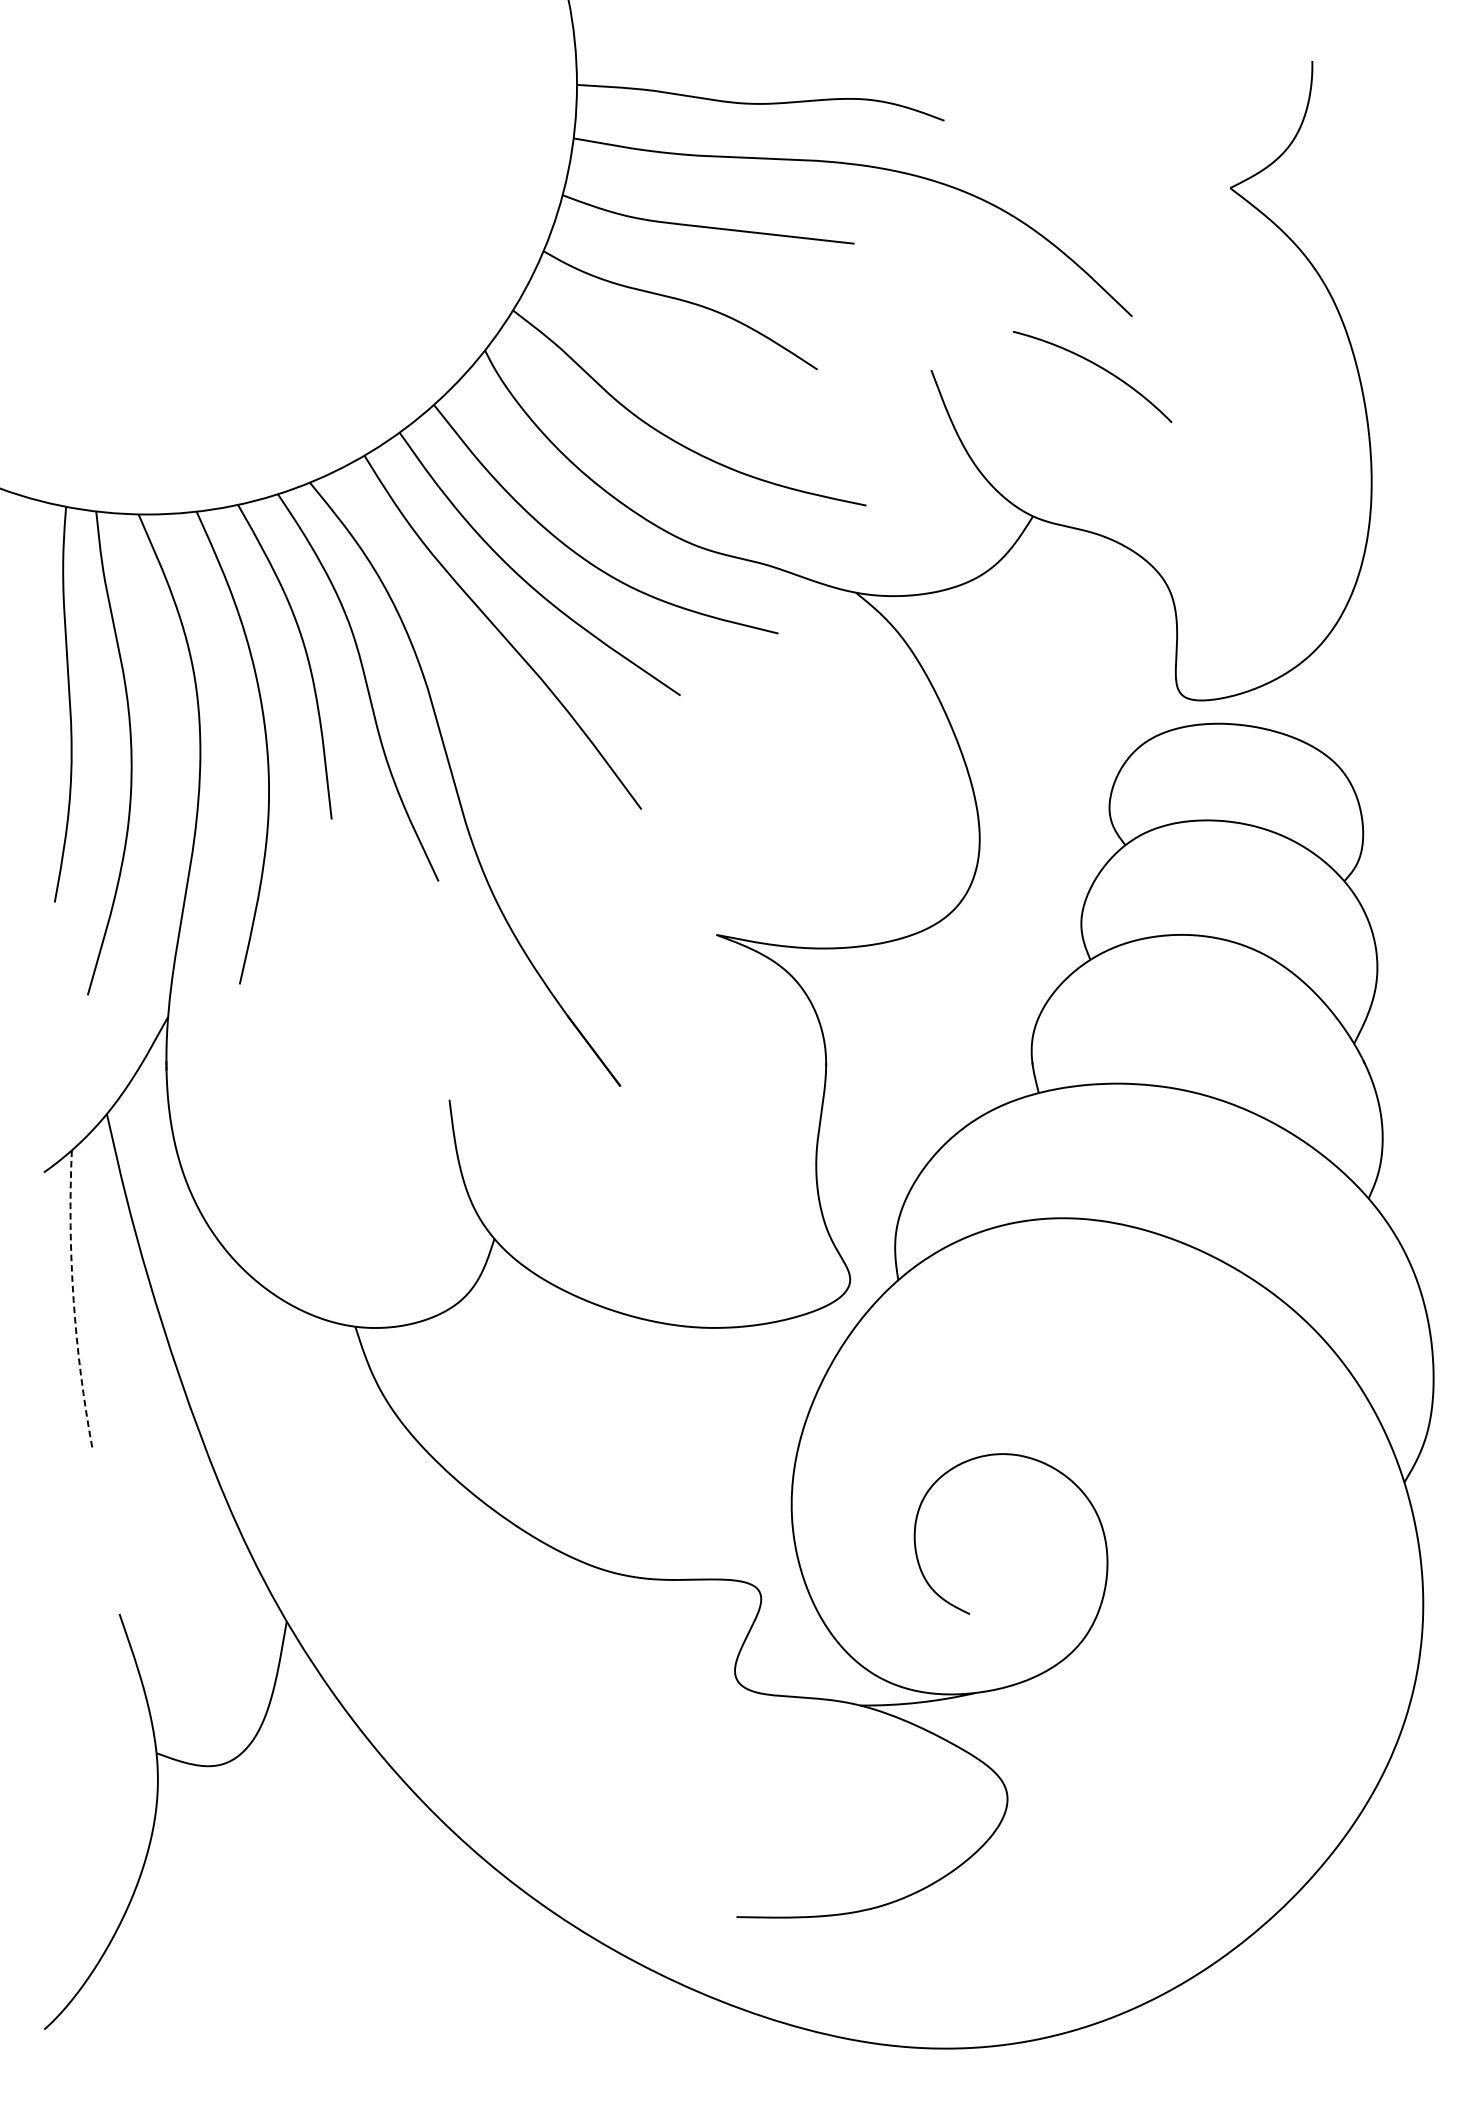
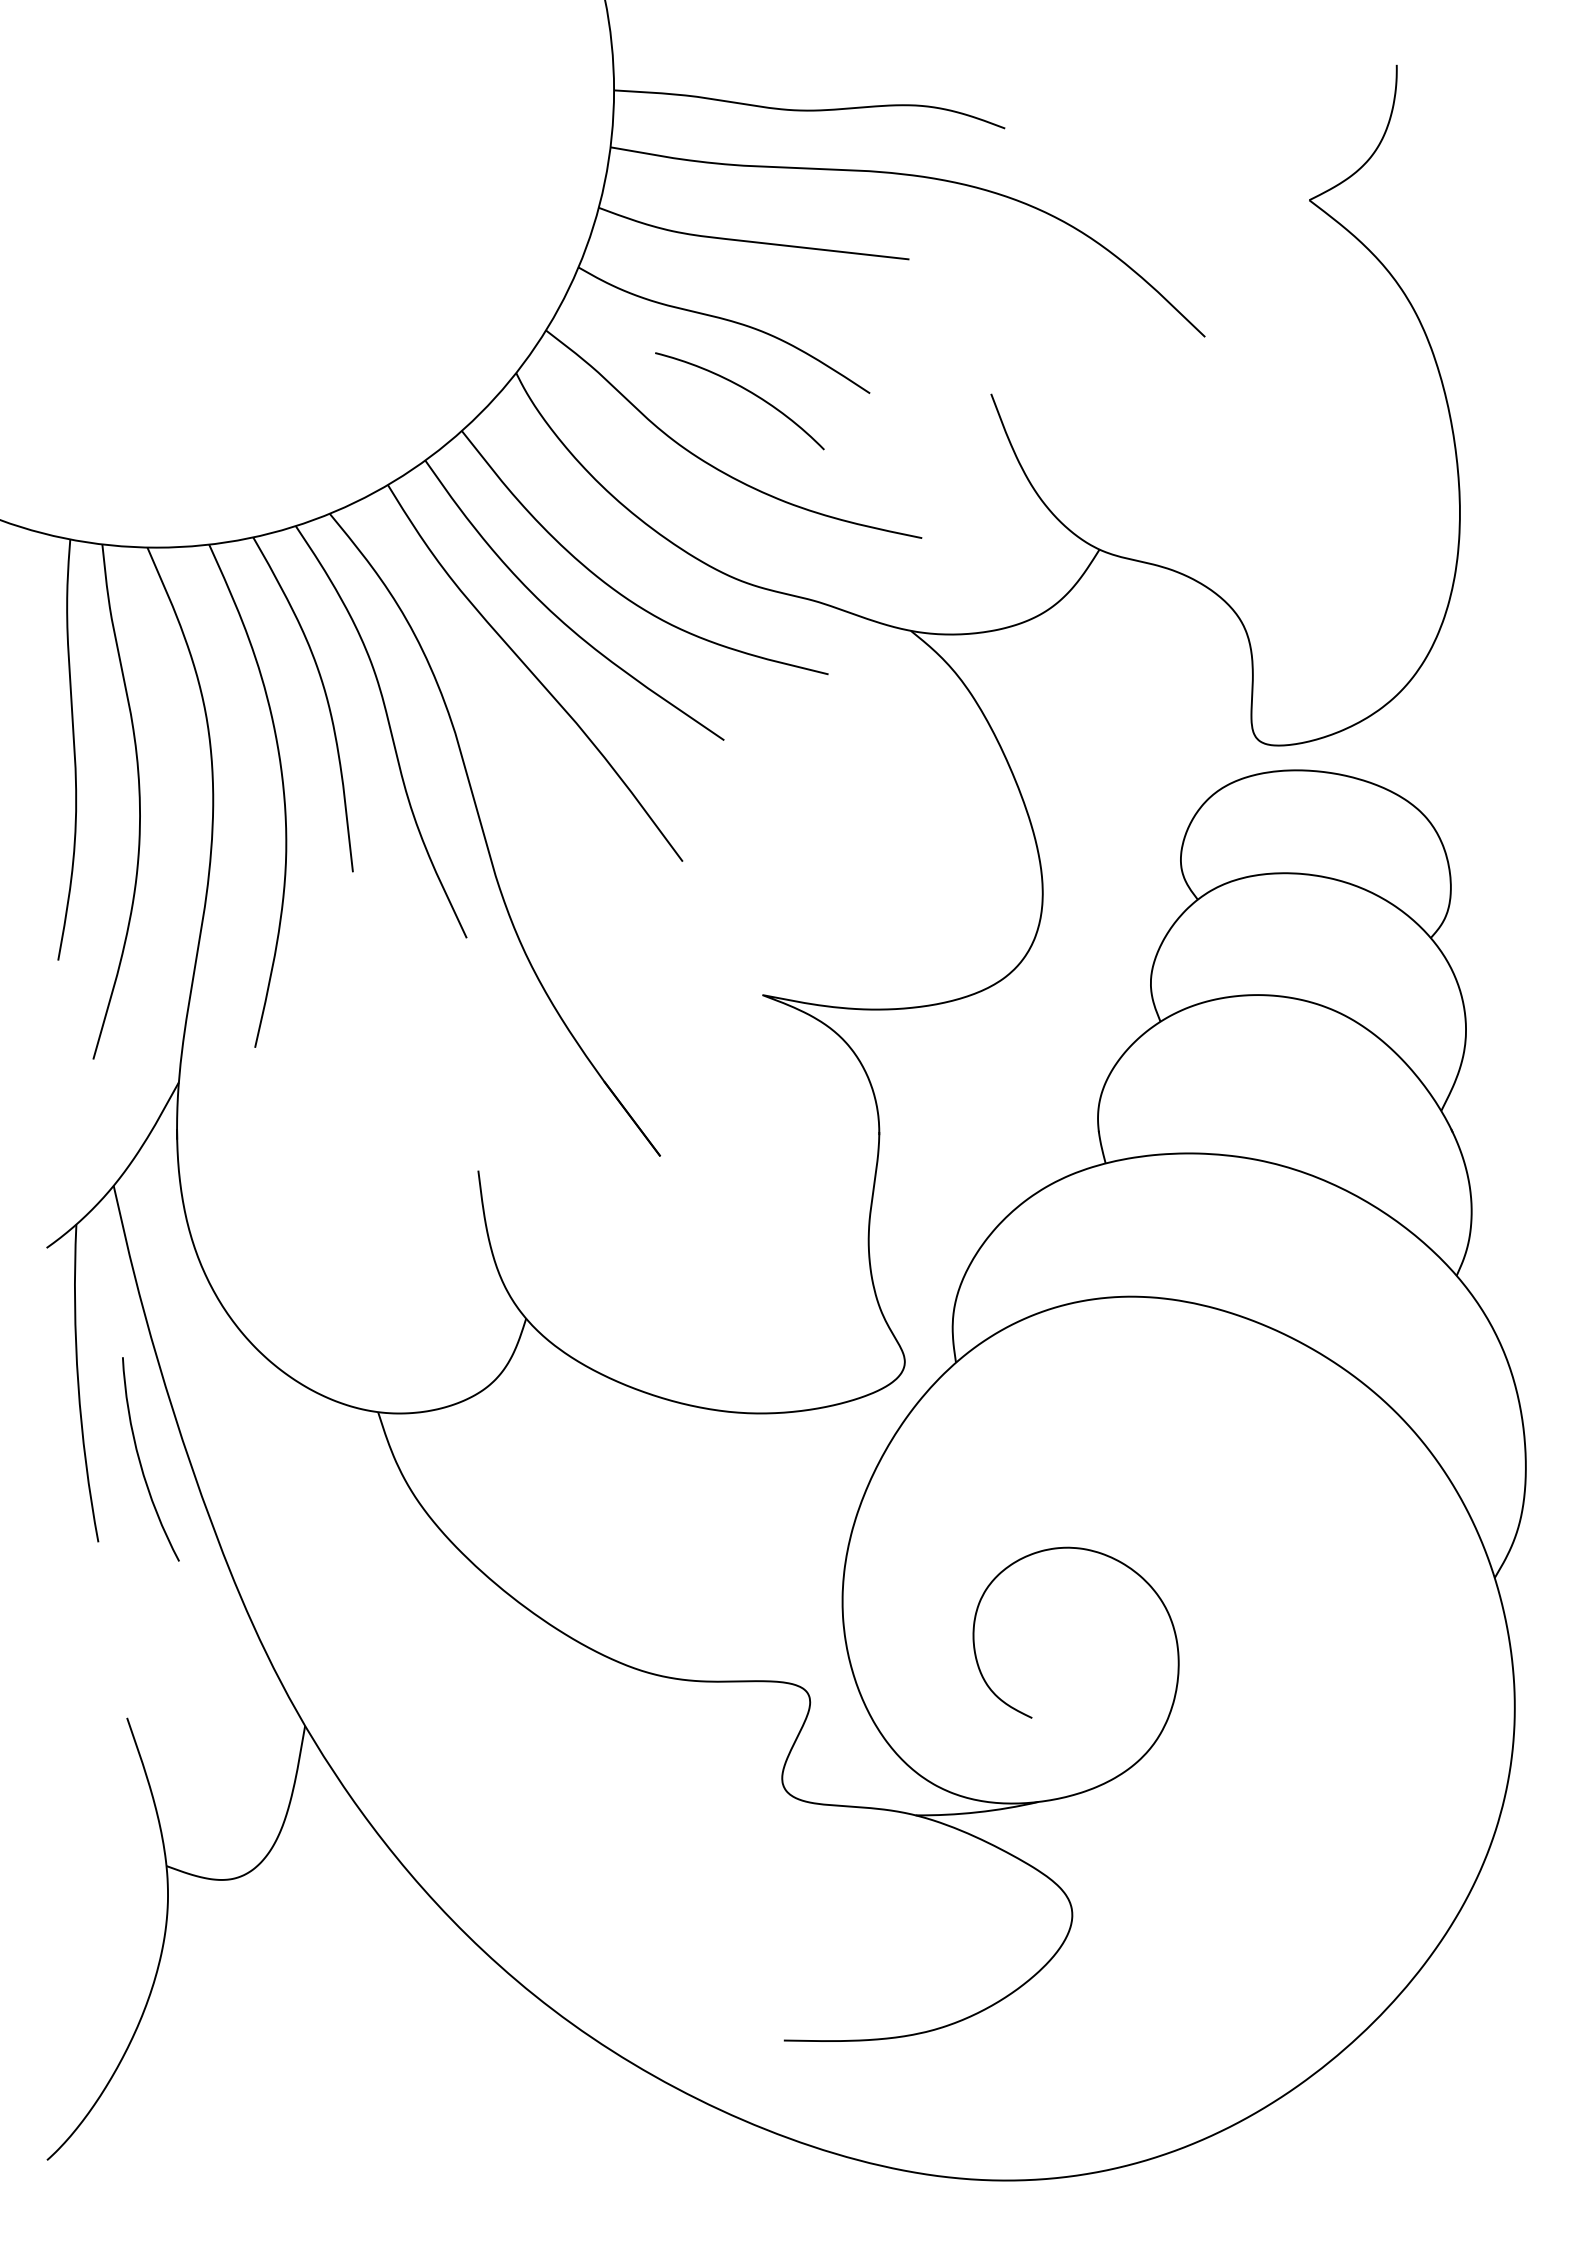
arc: (1097, 366) -> (745, 390), moved
arc: (73, 1300) -> (78, 1384), dashed -> solid
arc: (133, 1374) -> (141, 1462), added

